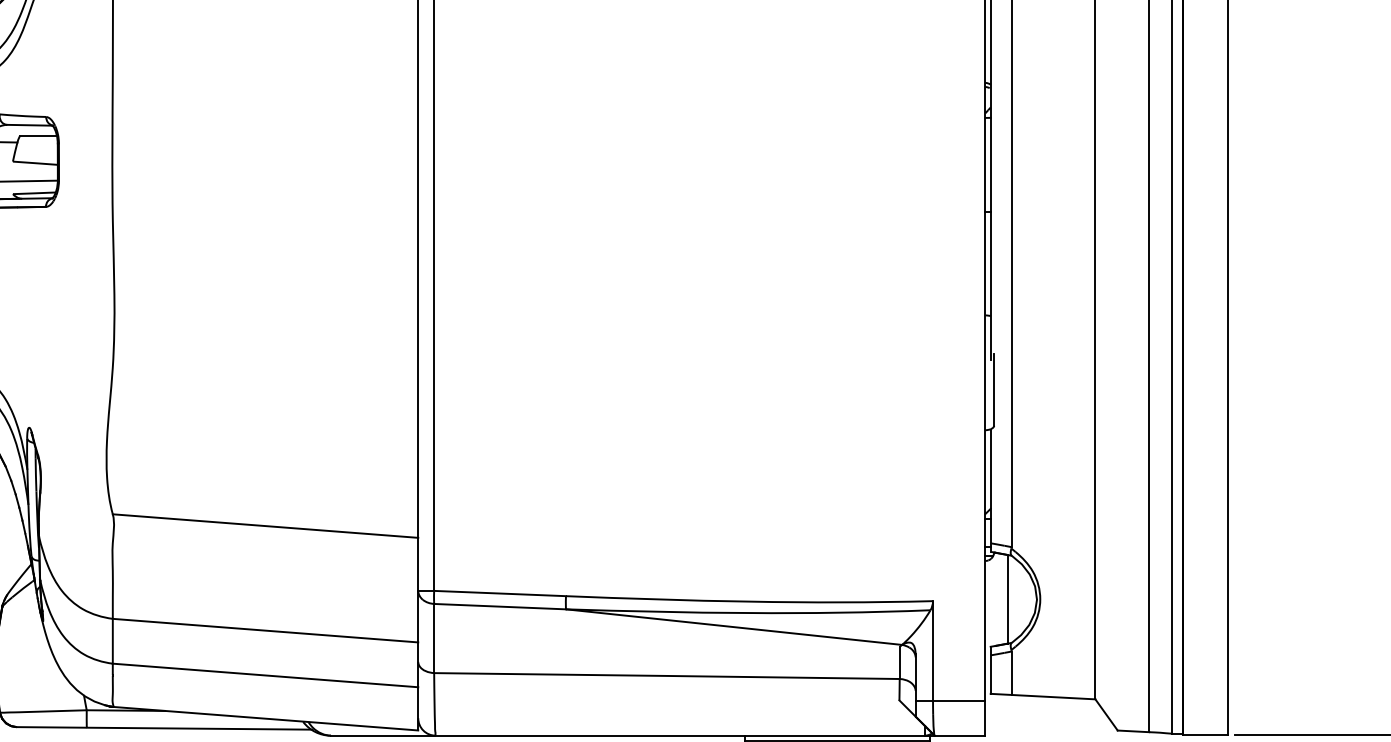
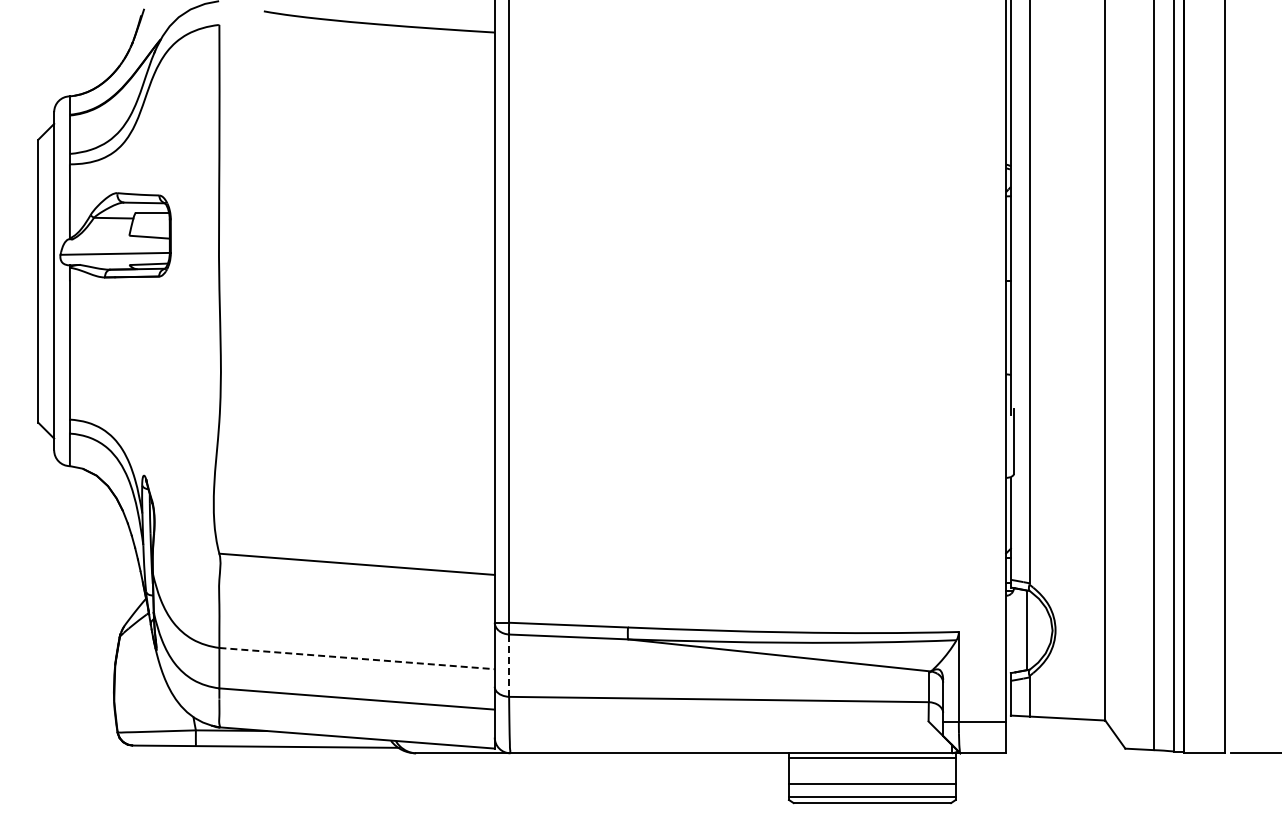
line: (265, 630) -> (357, 658), solid -> dashed
line: (434, 639) -> (509, 666), solid -> dashed

